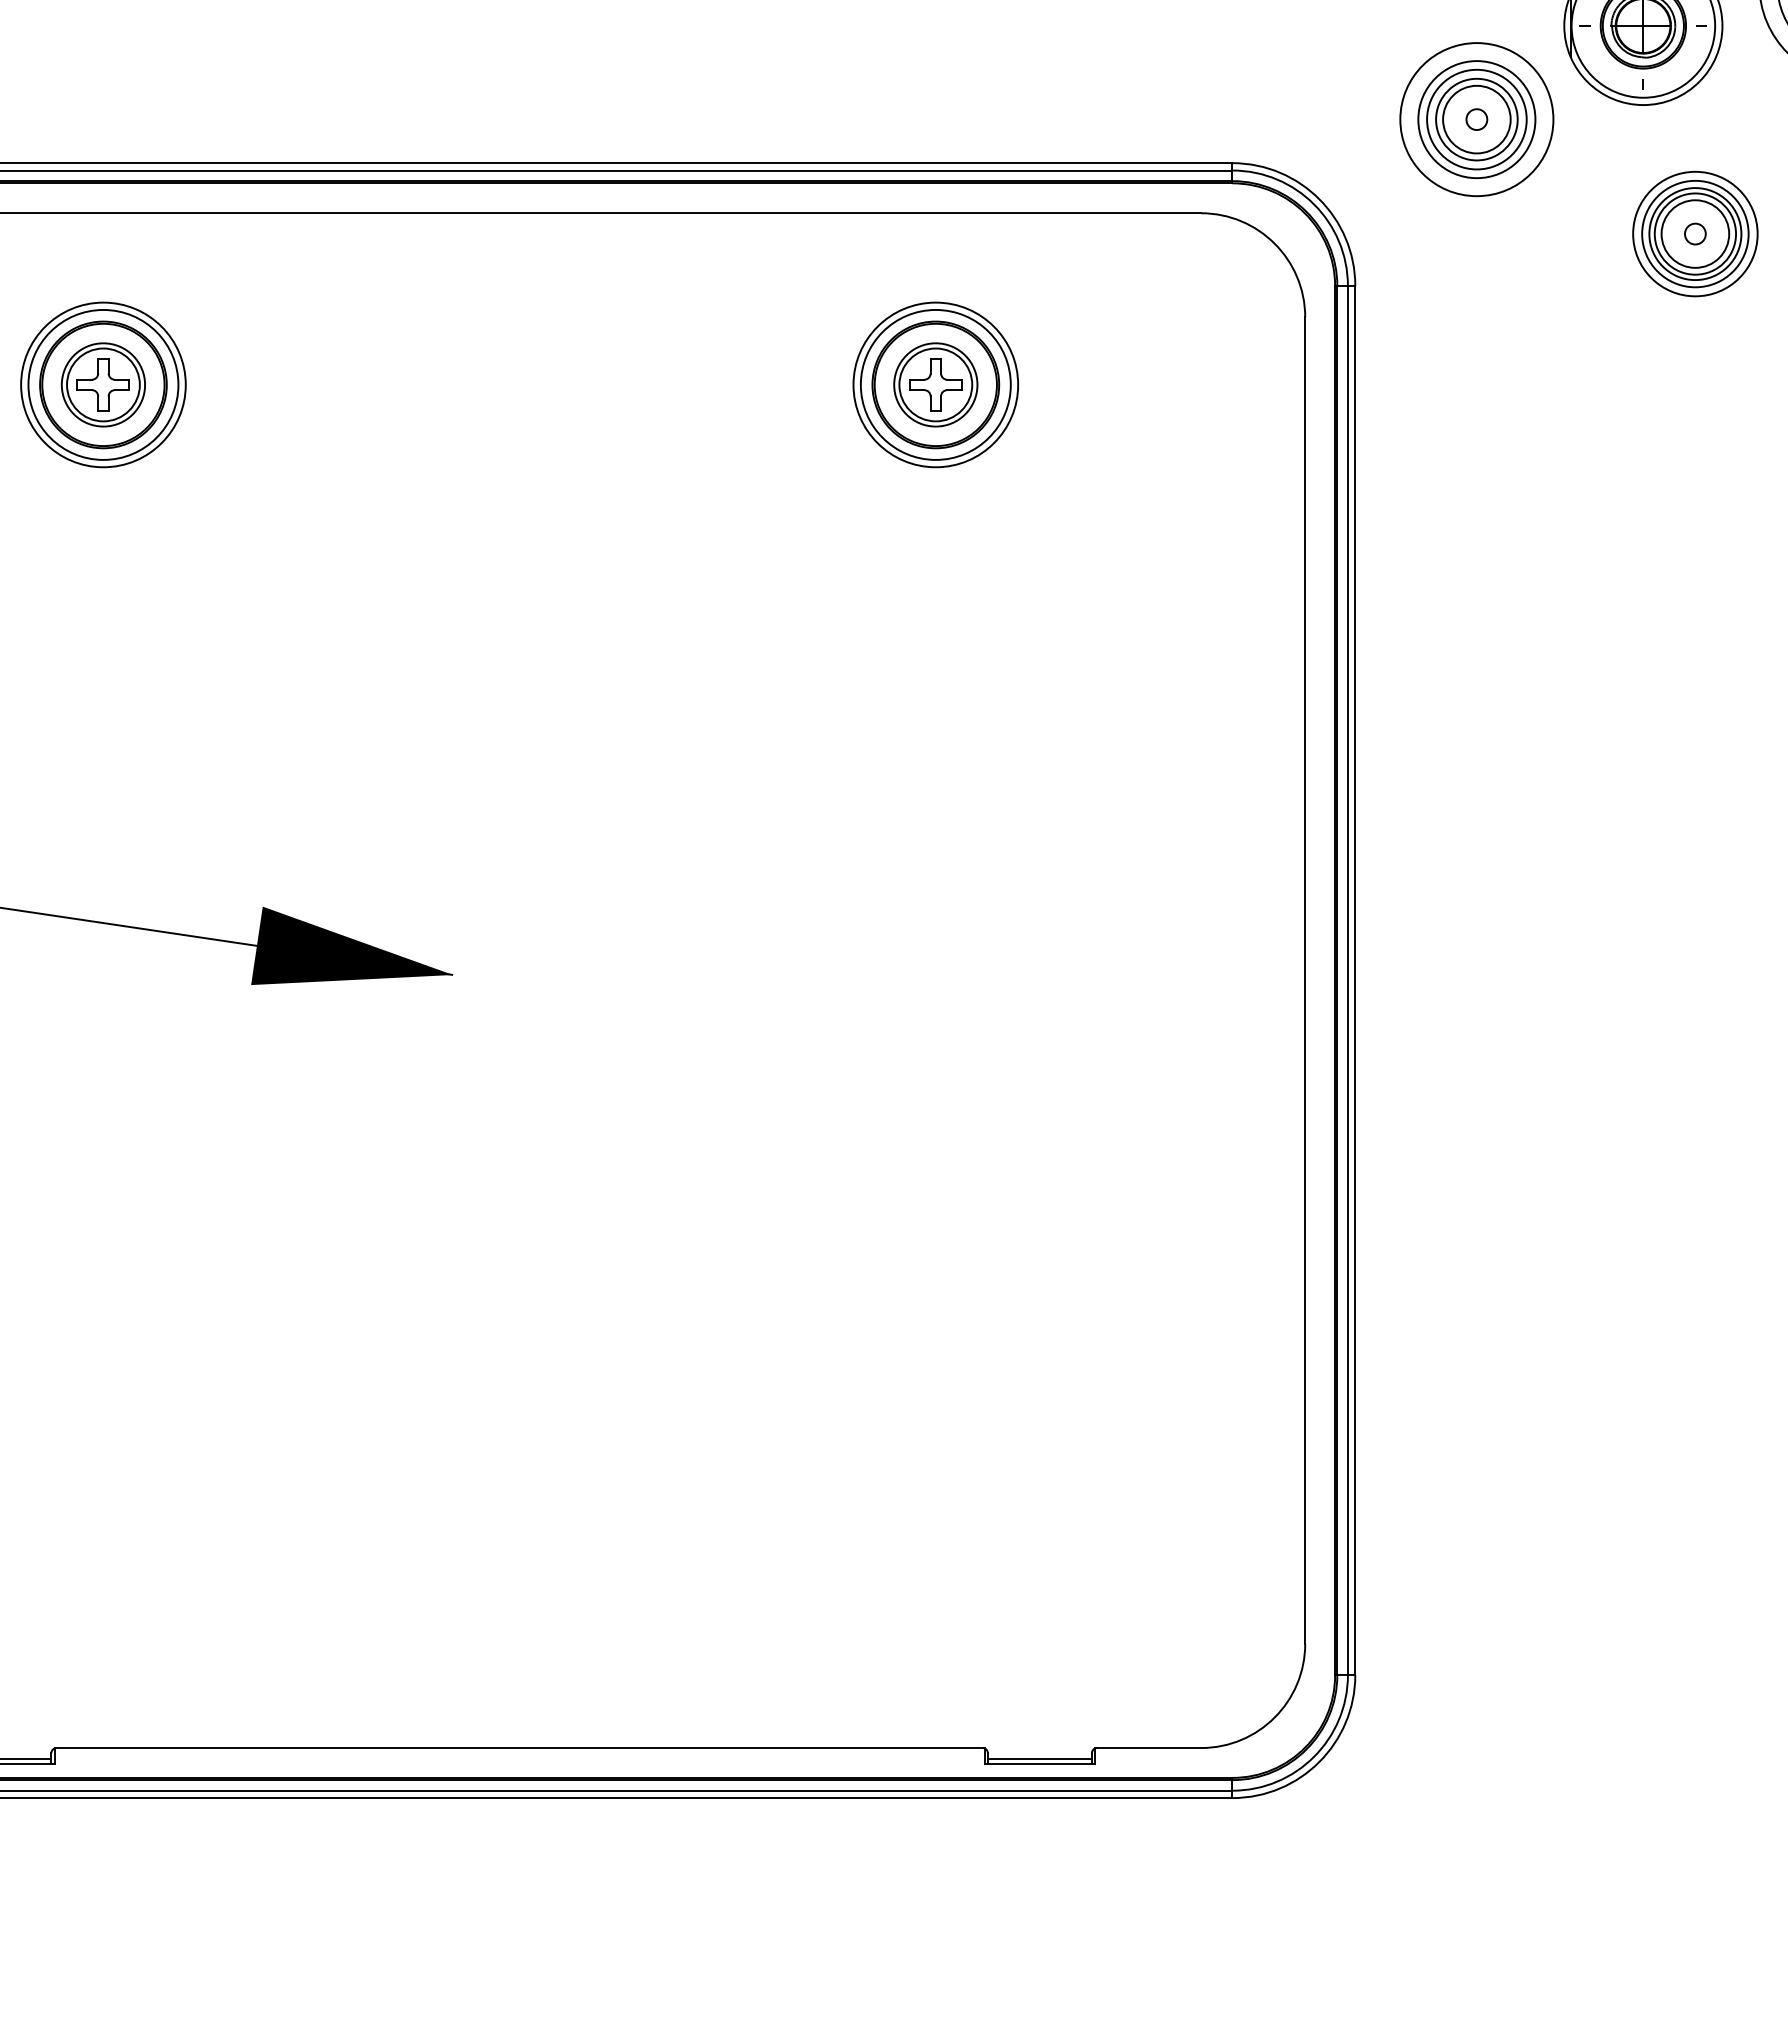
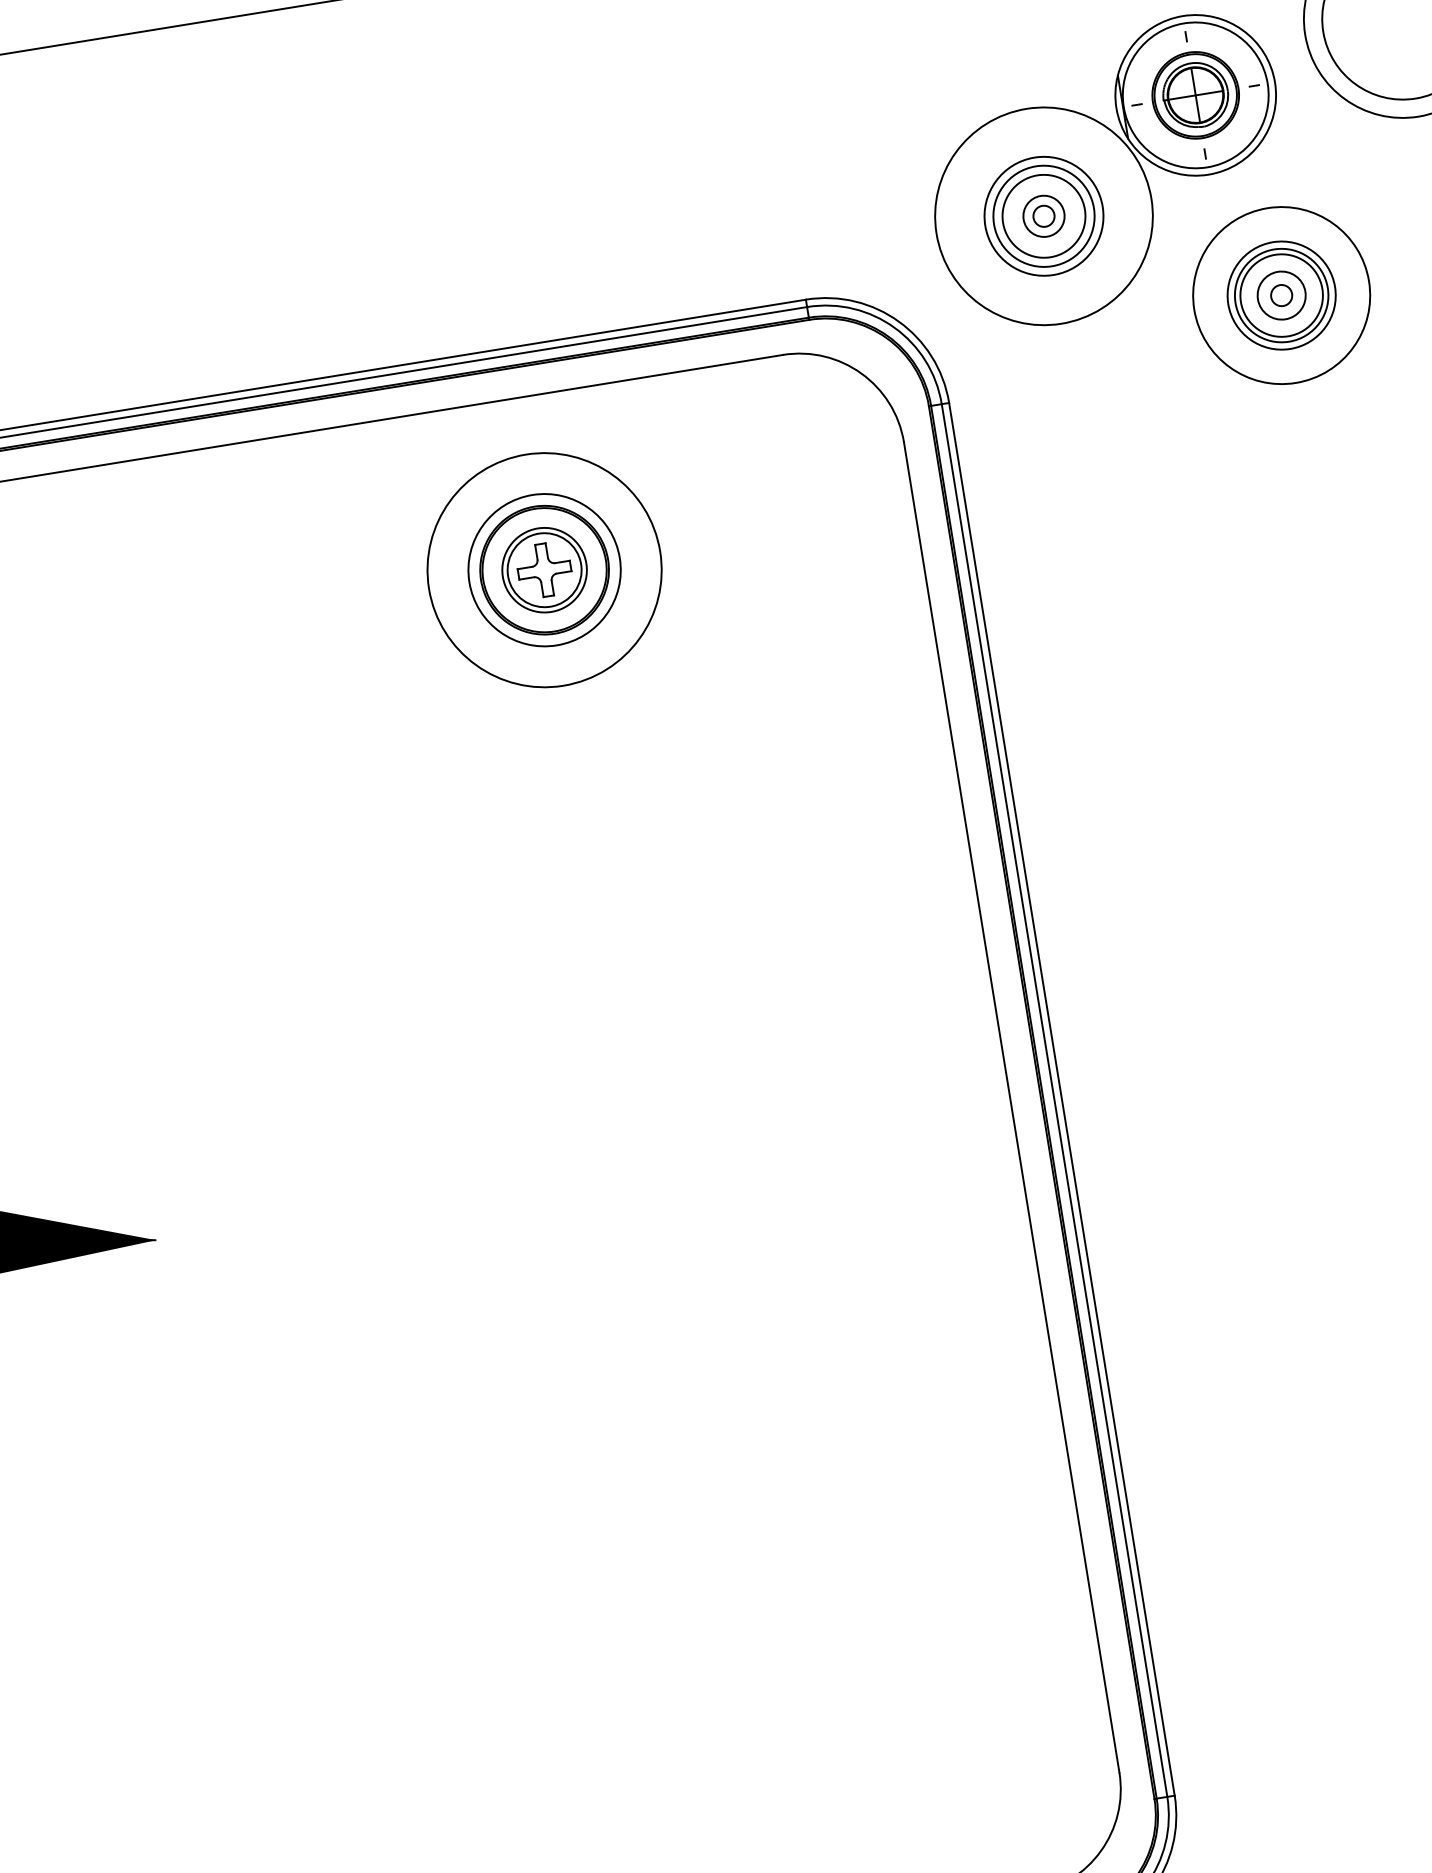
circle: (1476, 119) -> (1043, 216), size x0.6
circle: (1476, 119) -> (1043, 216), size x1.4
circle: (1695, 233) -> (1281, 294), size x0.7
circle: (1695, 233) -> (1281, 294), size x1.4
circle: (935, 384) -> (544, 569), size x1.4

